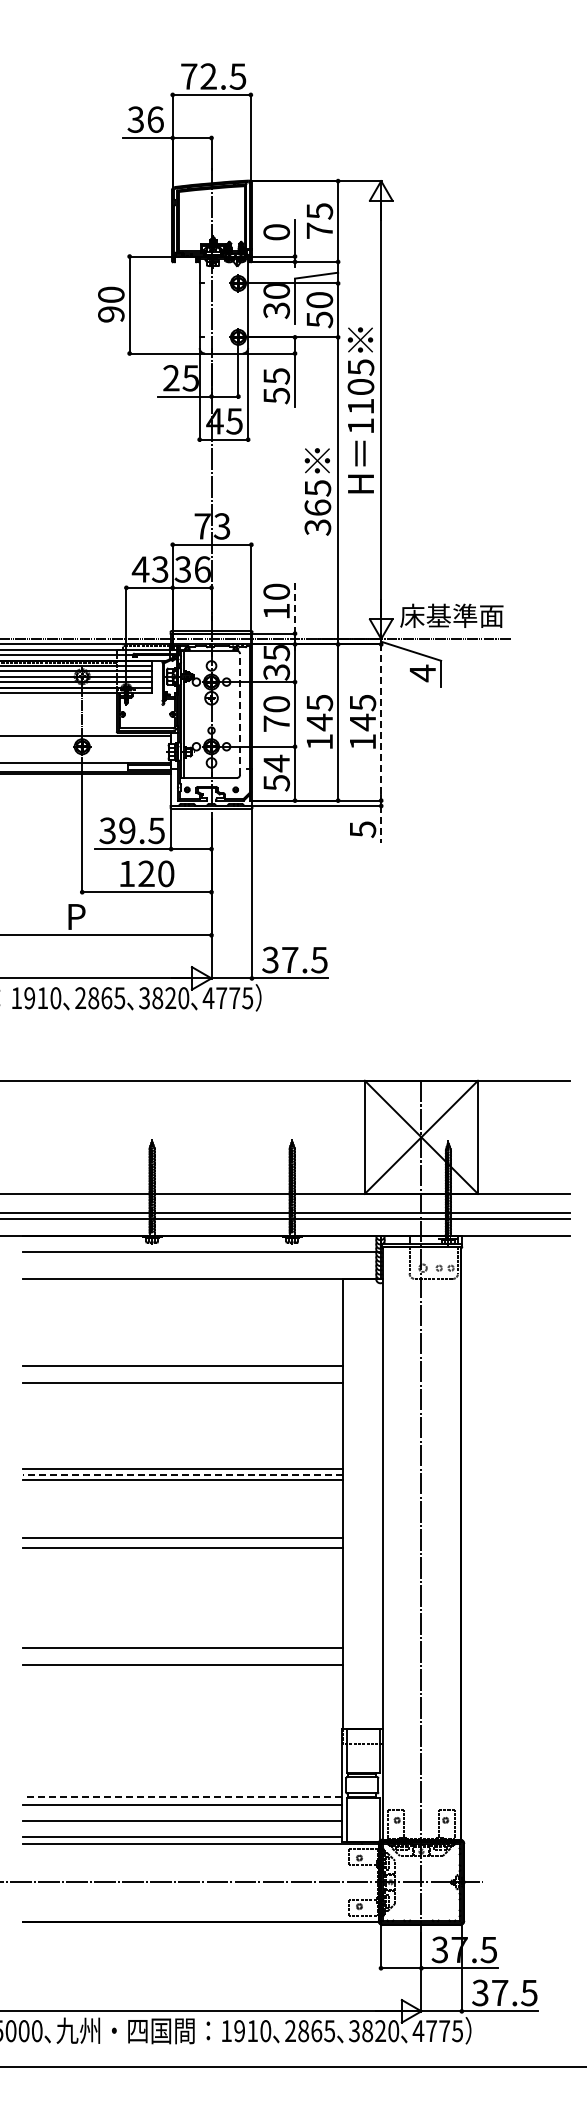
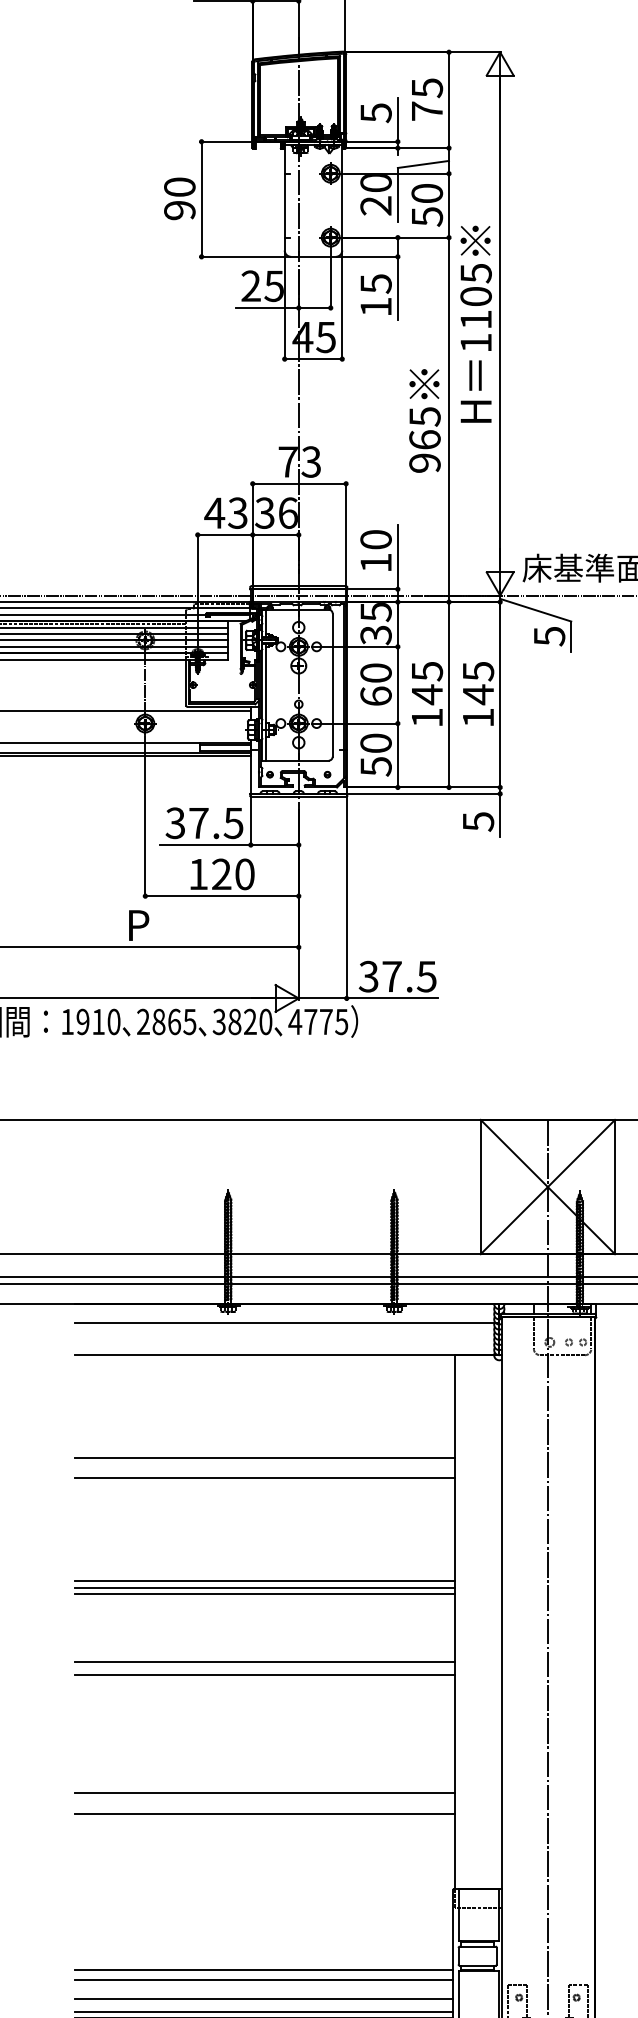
text: (276, 232) -> (375, 113), 0 -> 5
text: (276, 310) -> (375, 205), 30 -> 20
text: (276, 395) -> (375, 306), 55 -> 15
text: (317, 527) -> (424, 463), 365 -> 965
line: (295, 606) -> (398, 557), dashed -> solid
text: (422, 673) -> (549, 636), 4 -> 5
line: (240, 713) -> (333, 684), dashed -> solid
text: (276, 723) -> (375, 695), 70 -> 60
line: (381, 723) -> (500, 695), dashed -> solid
text: (276, 763) -> (375, 743), 54 -> 50
line: (381, 824) -> (500, 815), dashed -> solid
text: (127, 830) -> (199, 822), 39.5 -> 37.5
line: (182, 1475) -> (264, 1588), dashed -> solid
line: (182, 1796) -> (264, 1969), dashed -> solid
line: (181, 1832) -> (263, 2012), added

